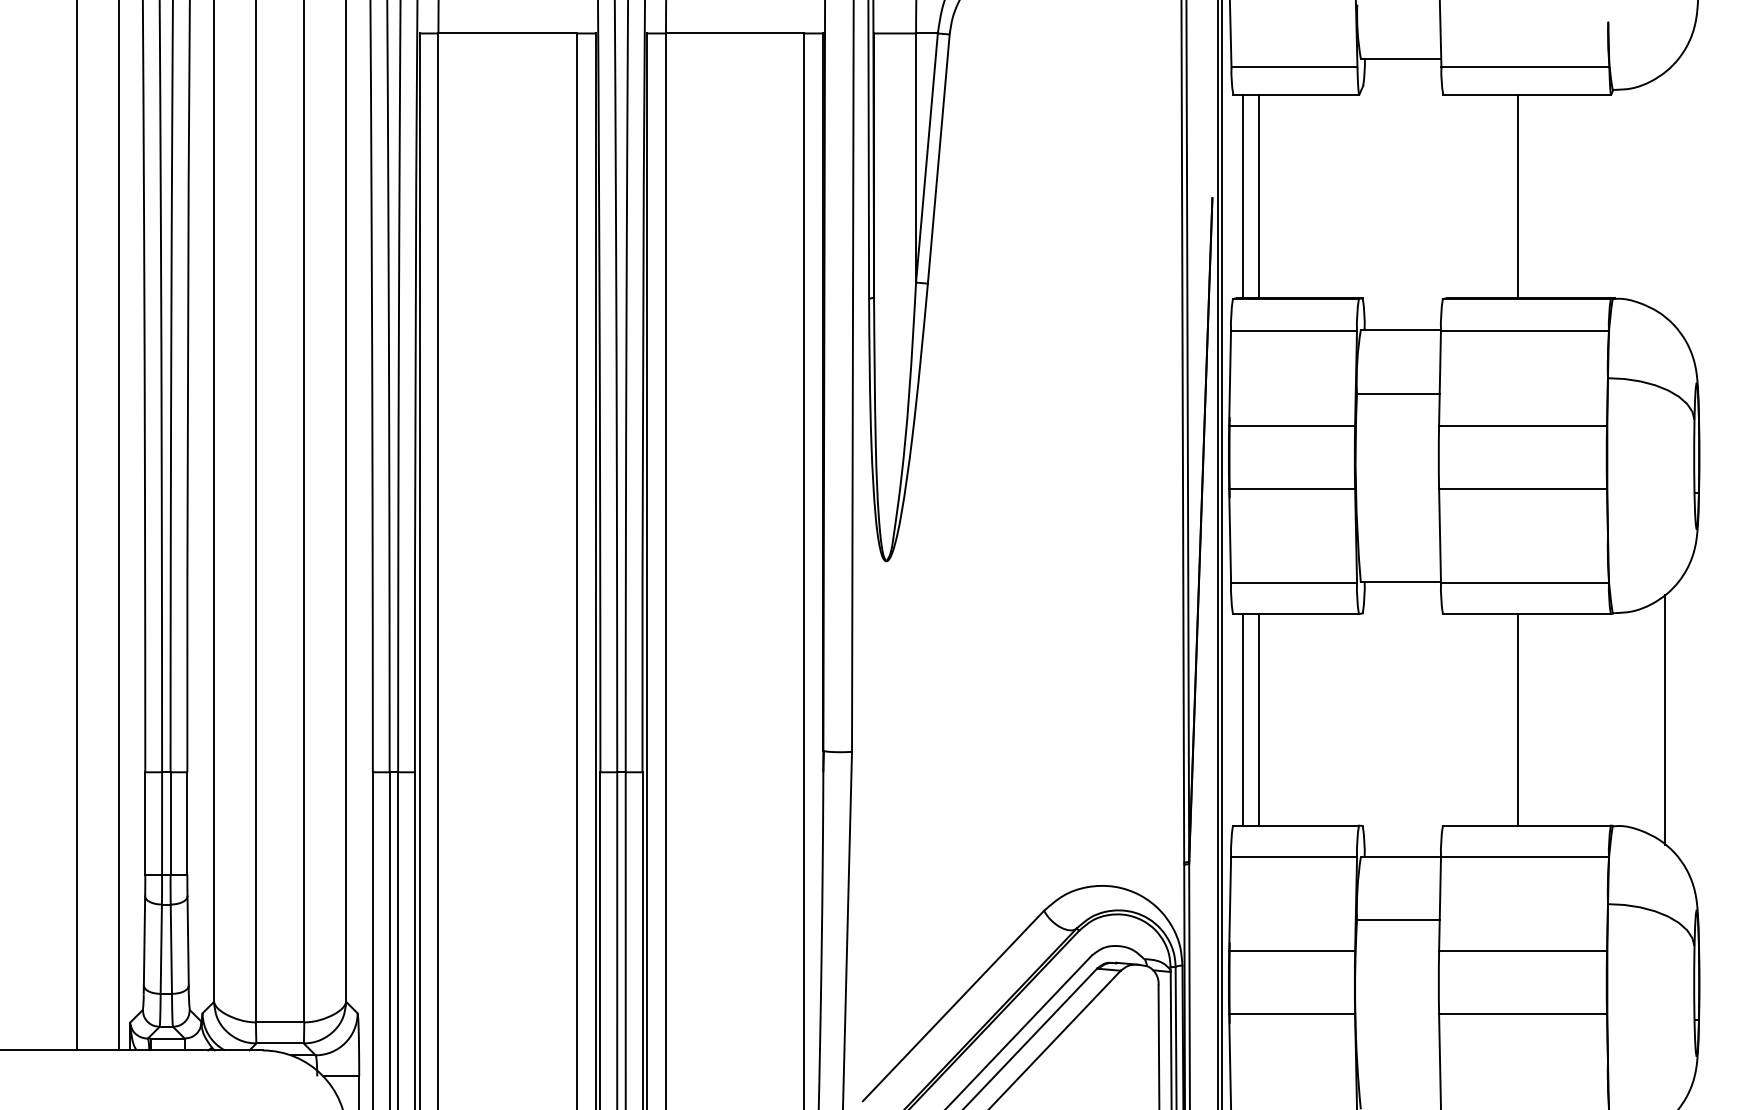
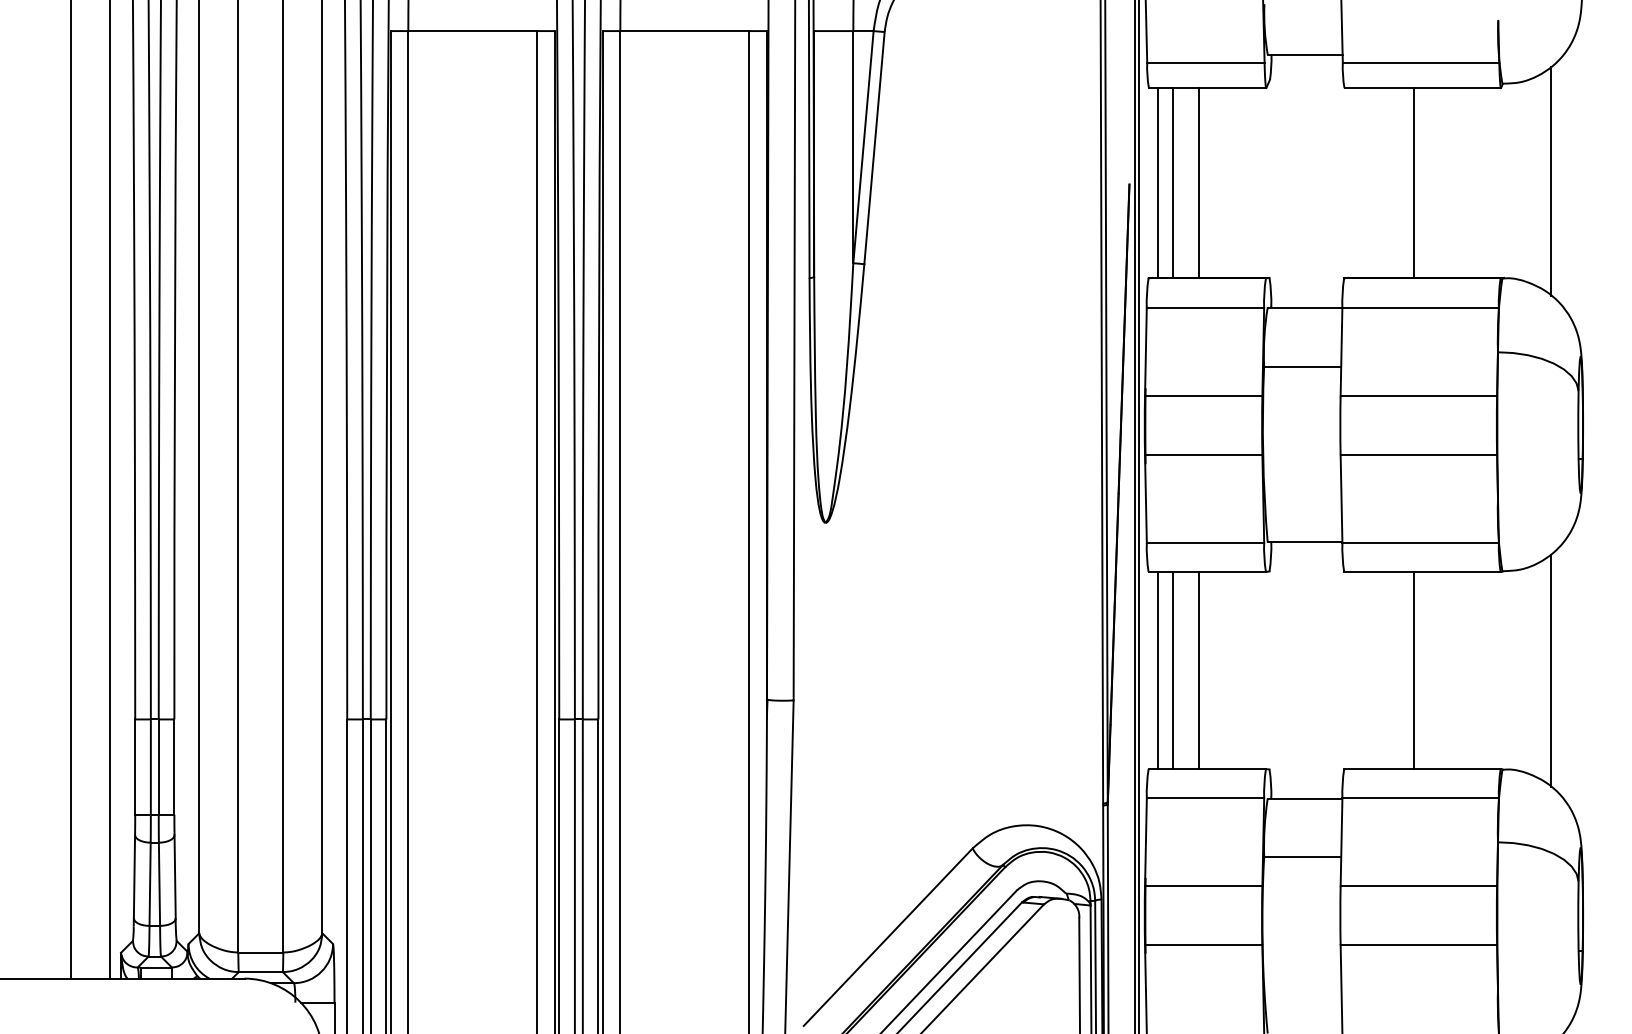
line: (1664, 194) -> (1550, 181), added
line: (1286, 196) -> (1198, 182), added
line: (1286, 719) -> (1198, 670), added

